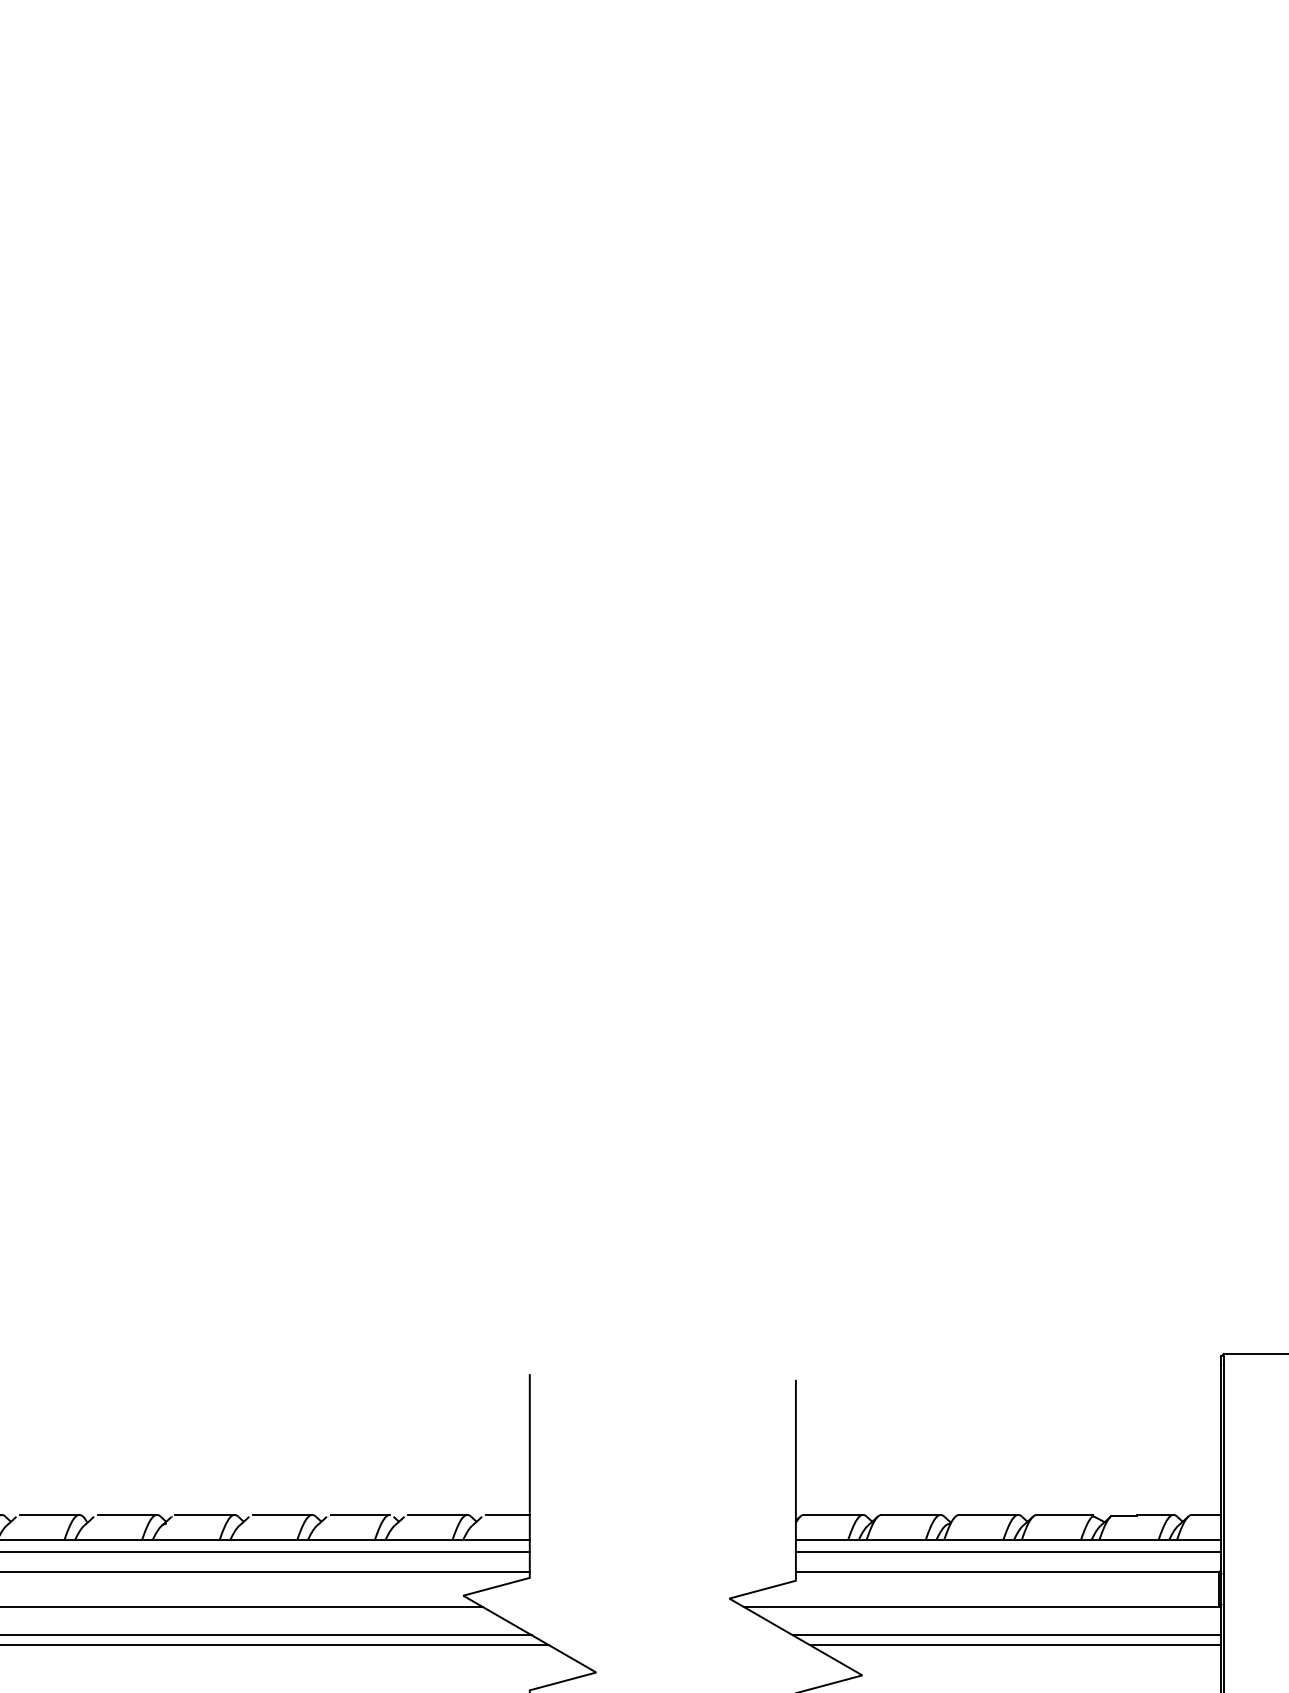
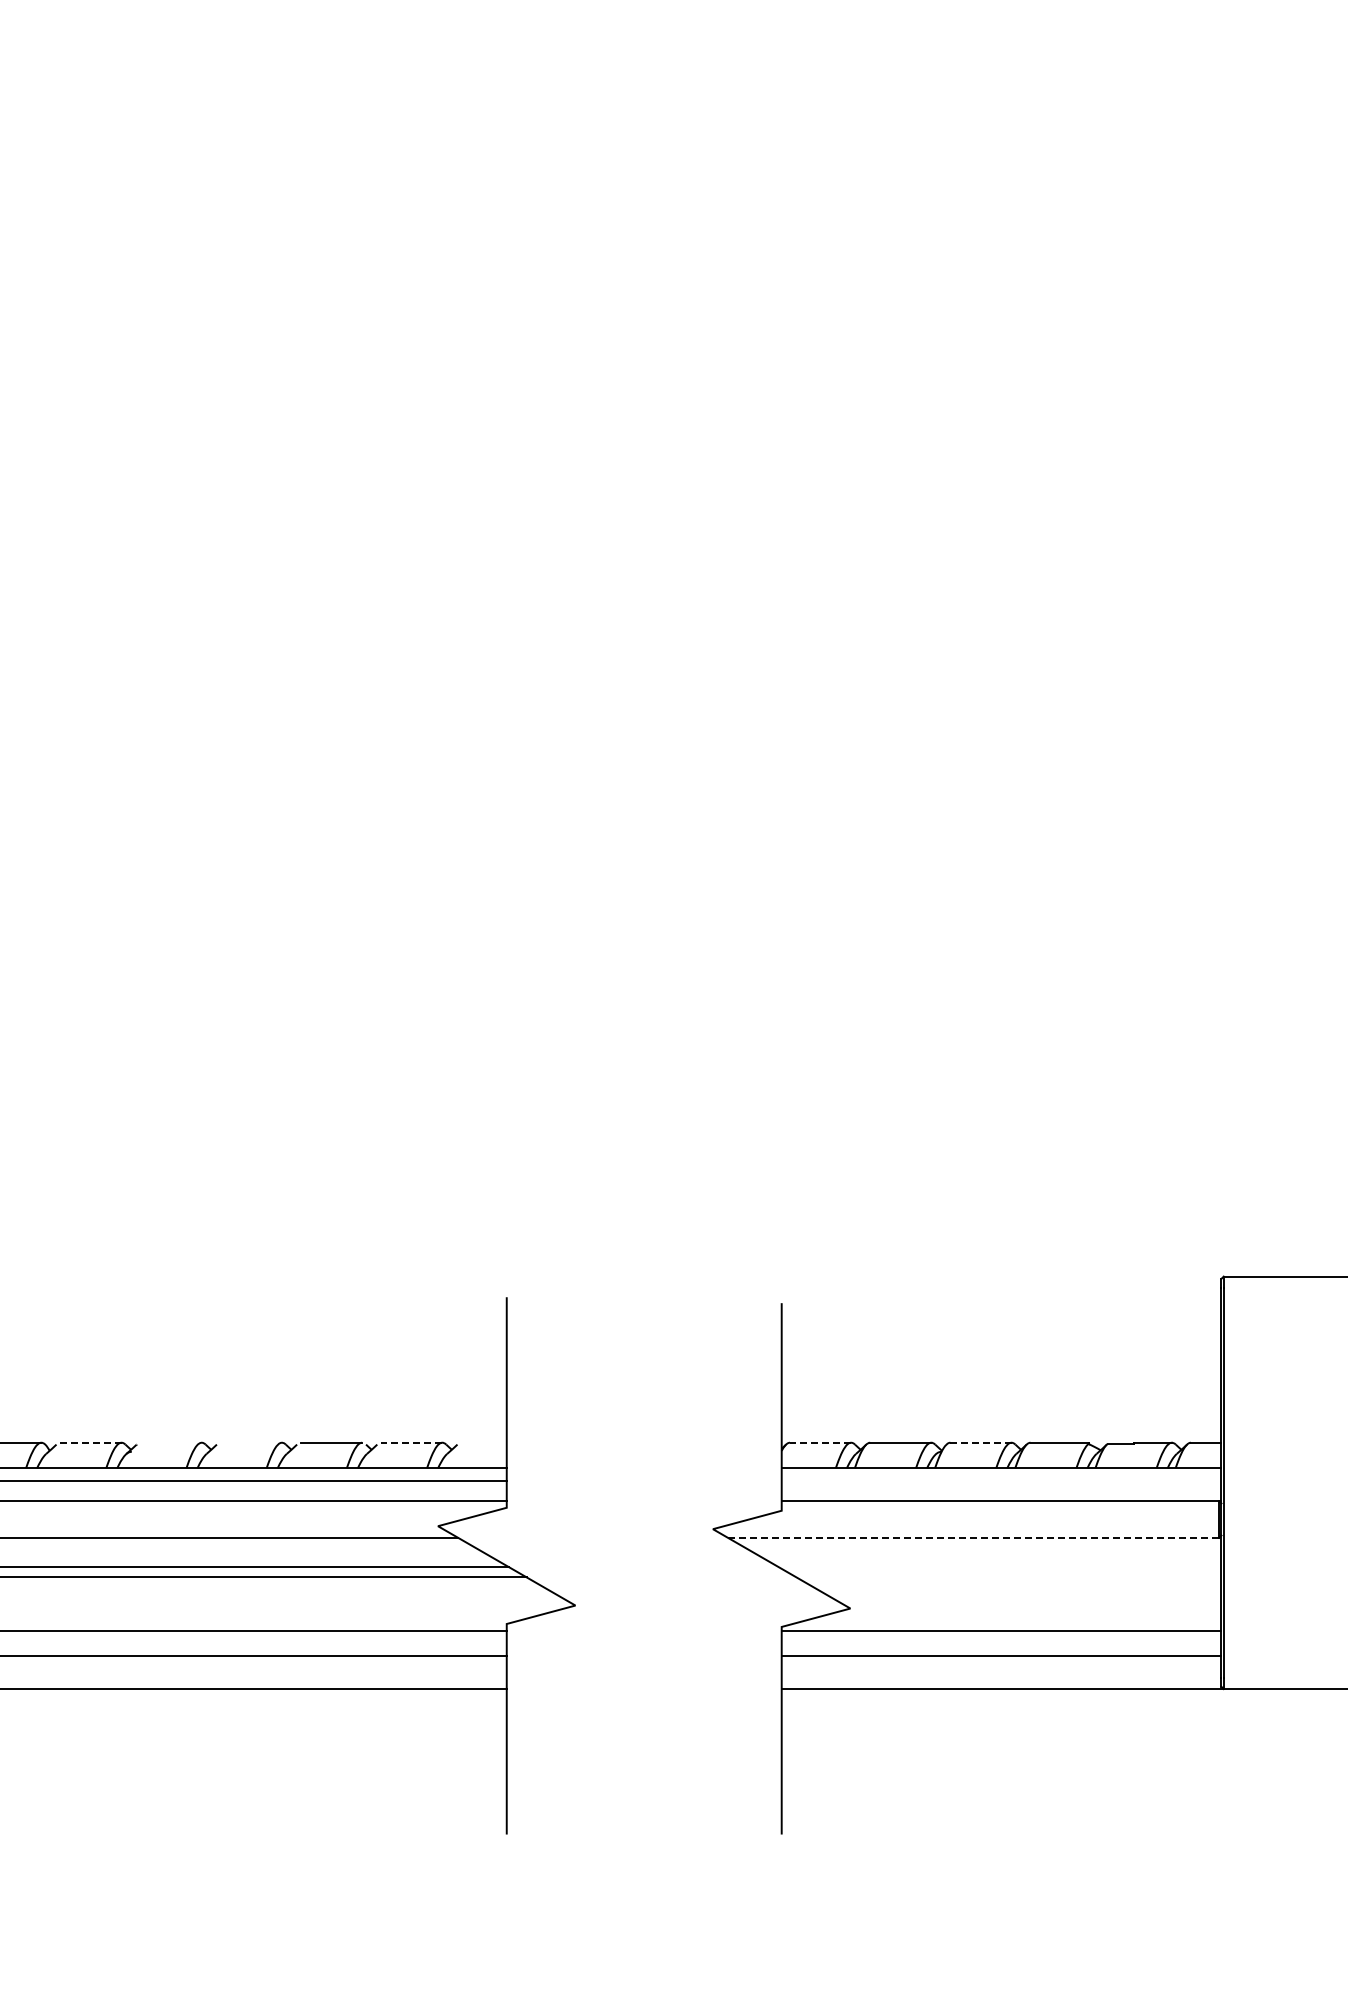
line: (127, 1514) -> (91, 1442), solid -> dashed
line: (204, 1514) -> (170, 1442), removed
line: (281, 1514) -> (250, 1442), removed
line: (437, 1514) -> (411, 1442), solid -> dashed
line: (507, 1514) -> (483, 1442), removed
line: (833, 1514) -> (820, 1442), solid -> dashed
line: (988, 1514) -> (980, 1442), solid -> dashed
line: (1008, 1552) -> (1001, 1481), removed
line: (982, 1606) -> (974, 1537), solid -> dashed
line: (1006, 1635) -> (999, 1567), removed
line: (1015, 1645) -> (1008, 1577), removed

